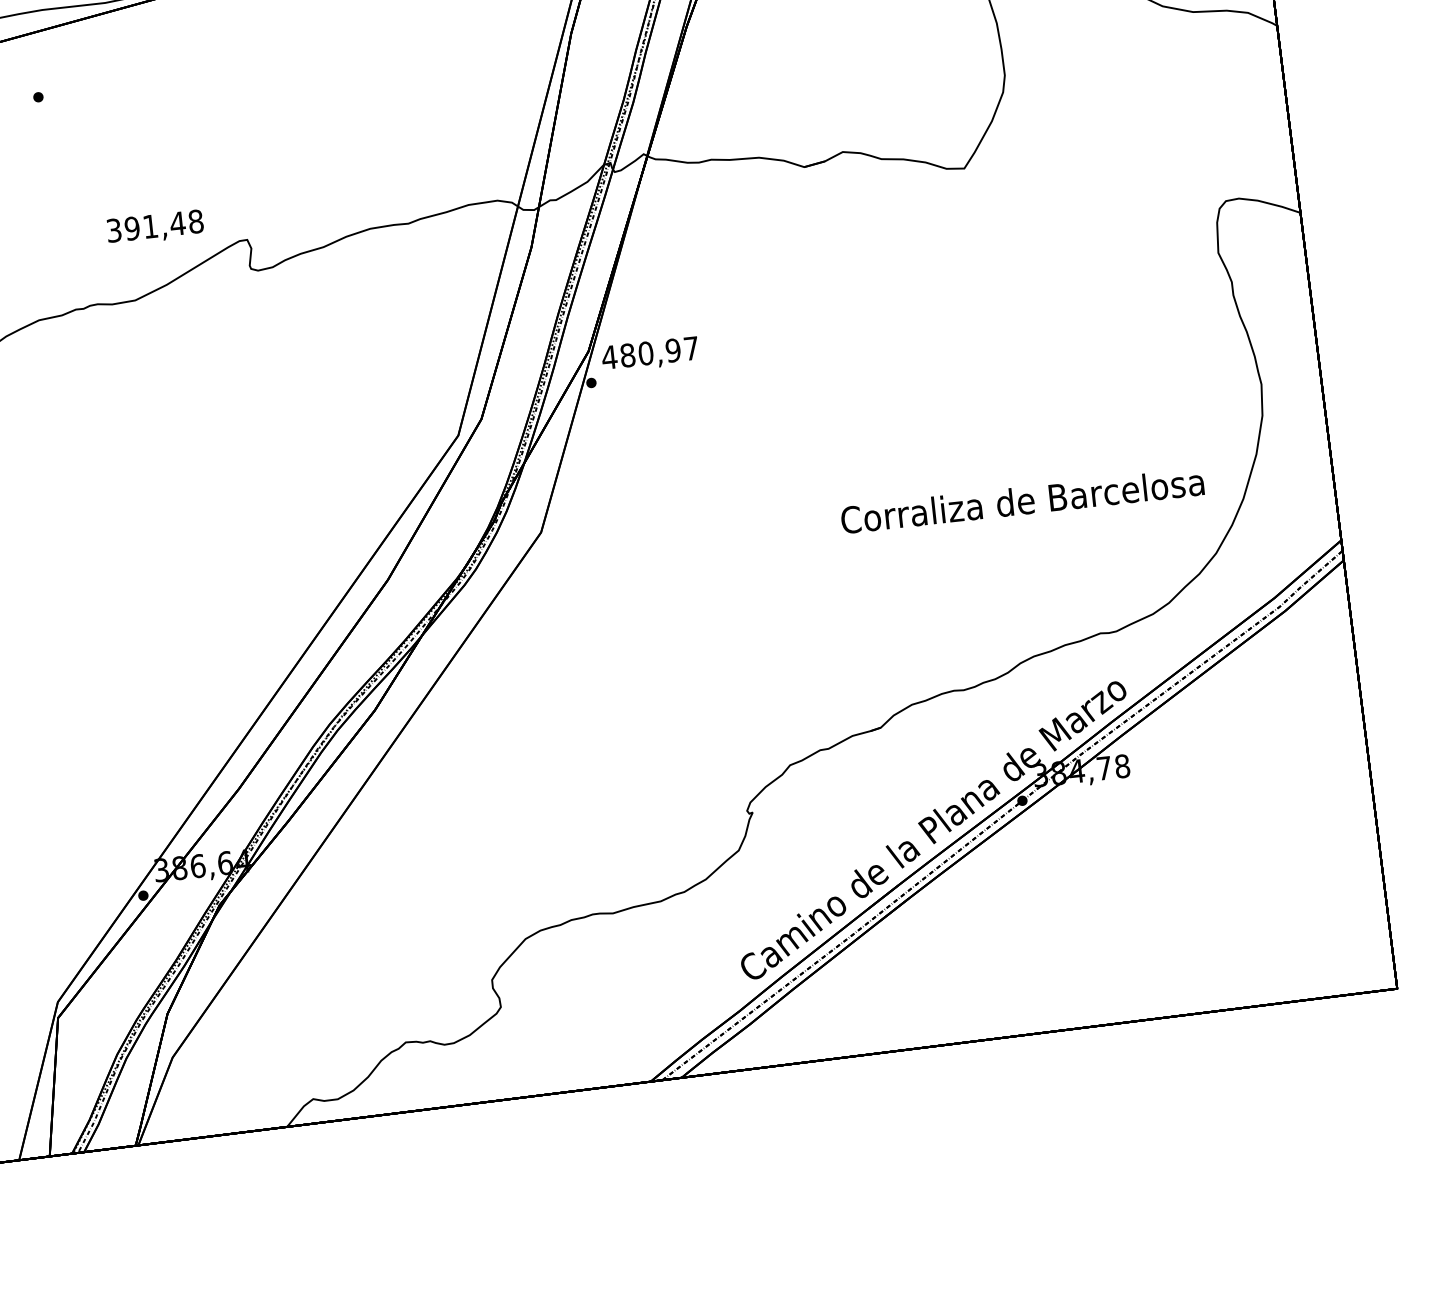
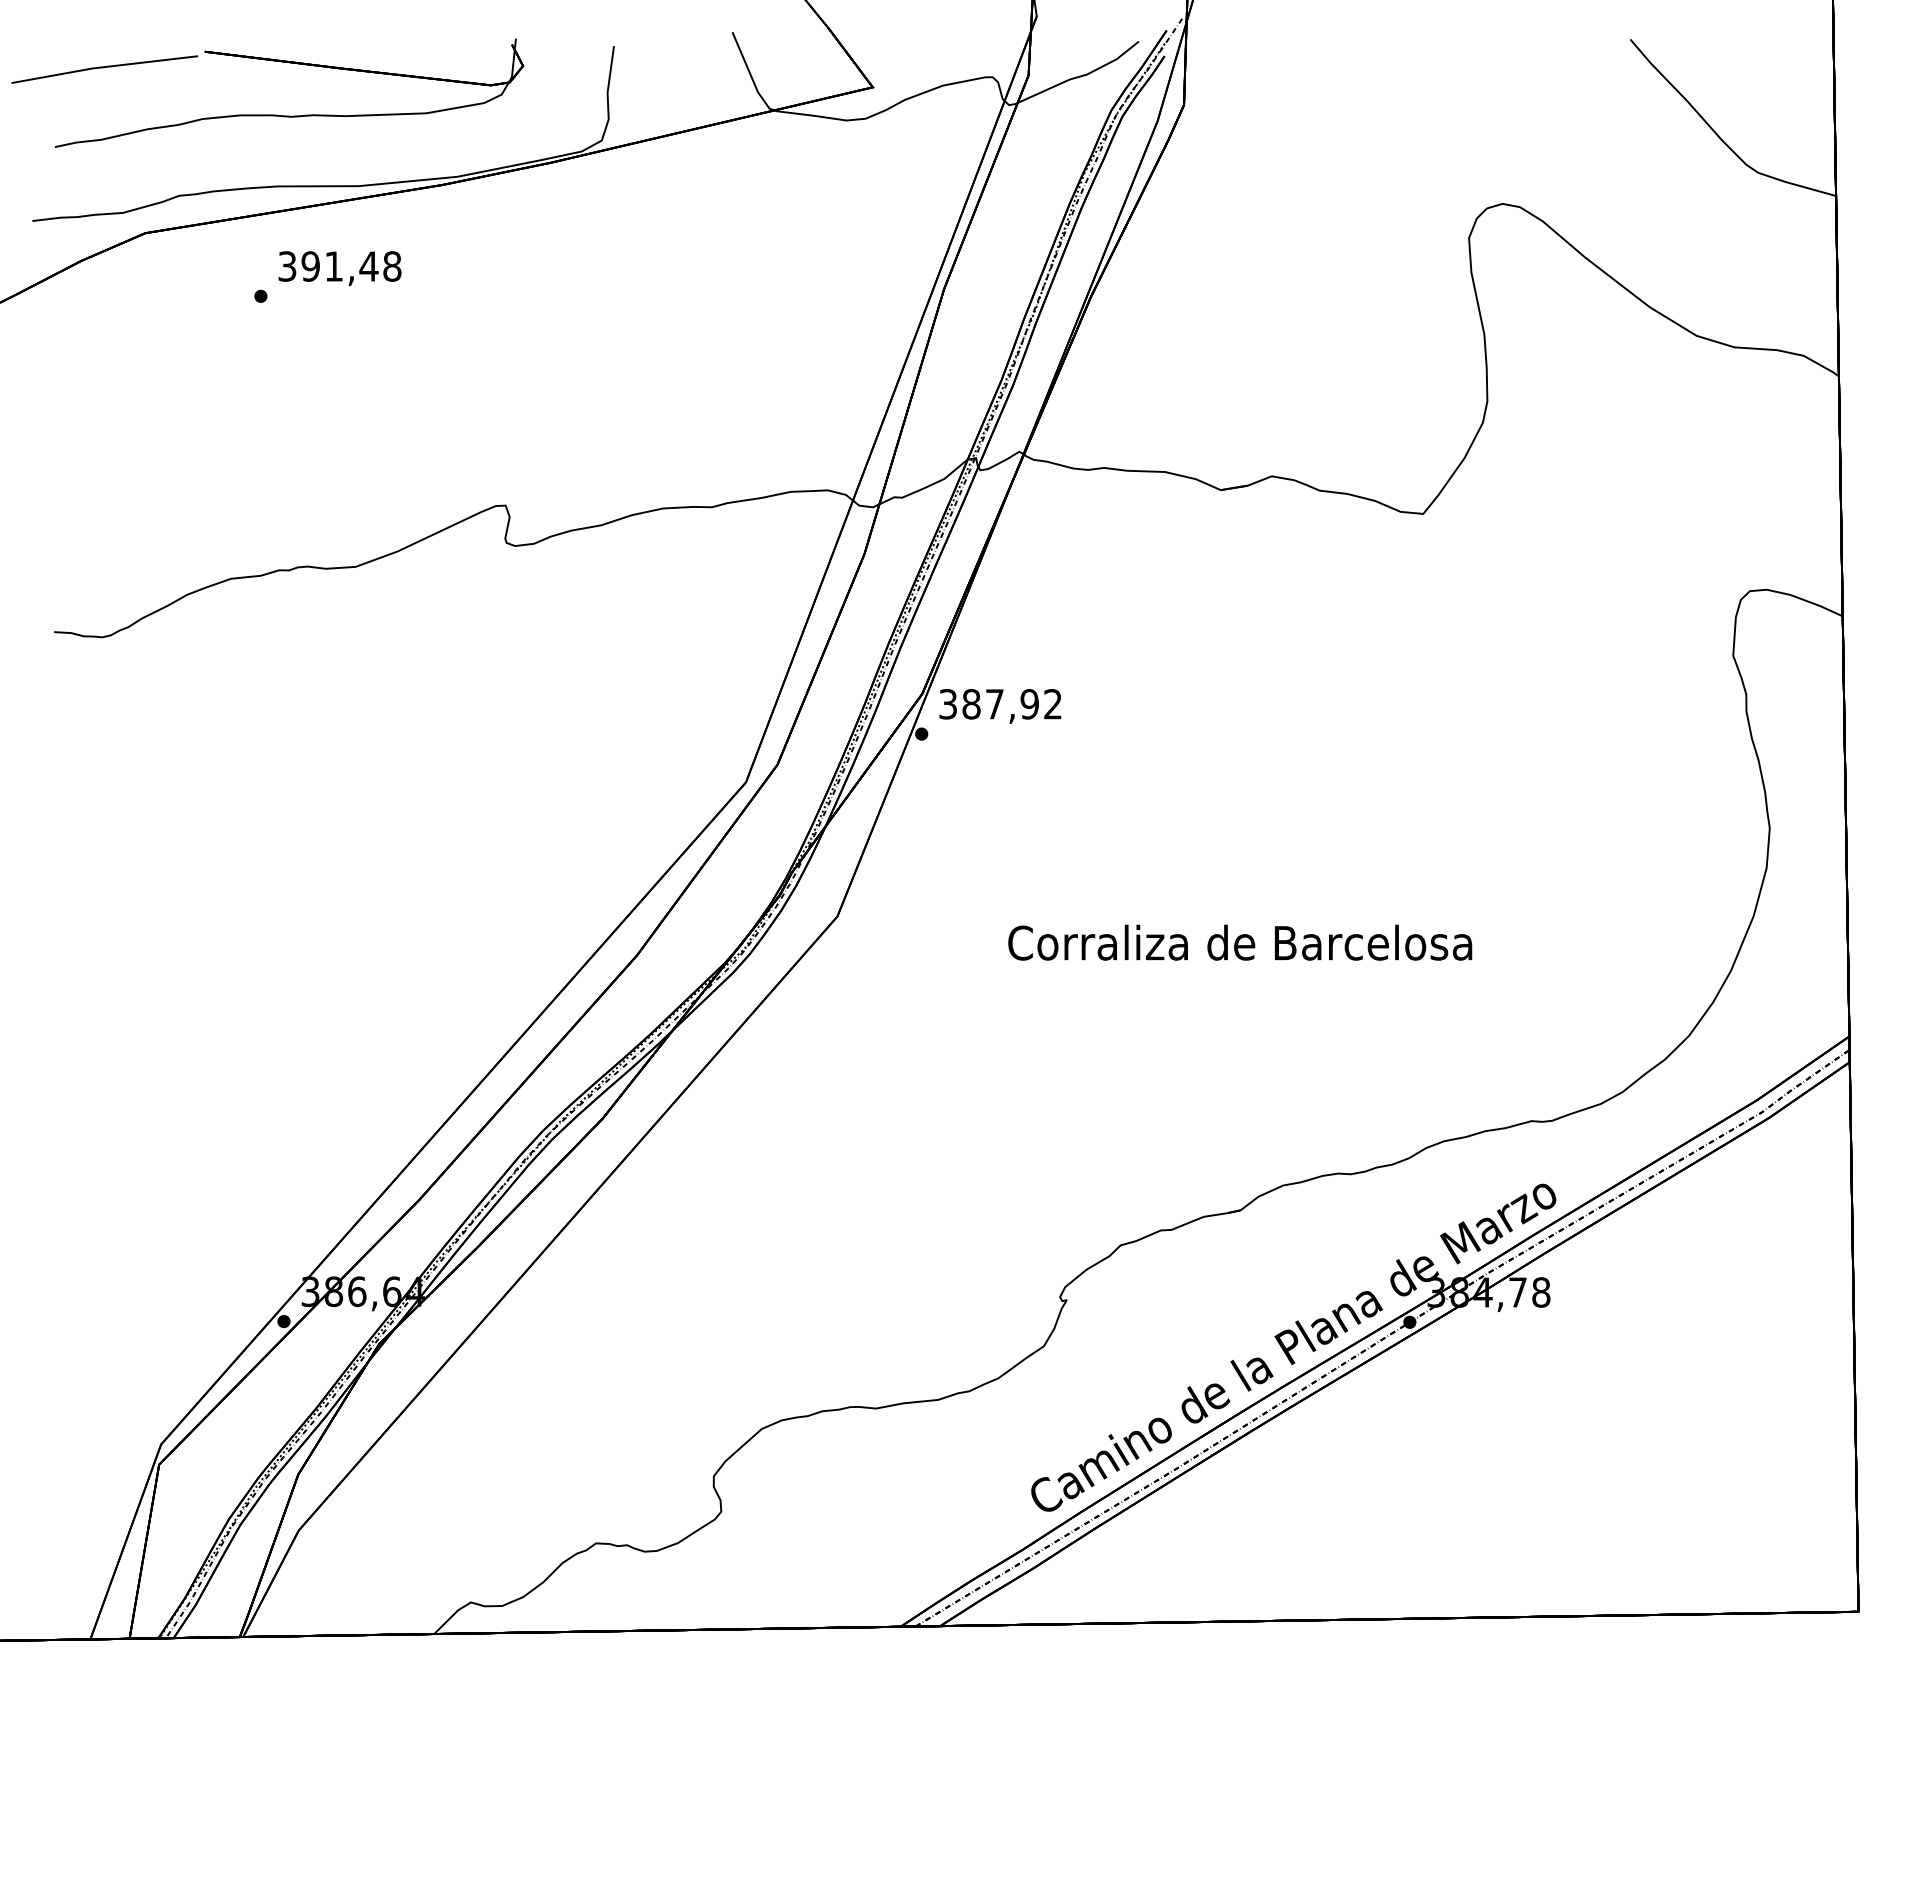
text: (154, 227) -> (339, 268), moved
text: (649, 353) -> (999, 704), 480,97 -> 387,92
text: (1022, 500) -> (1240, 942), moved

